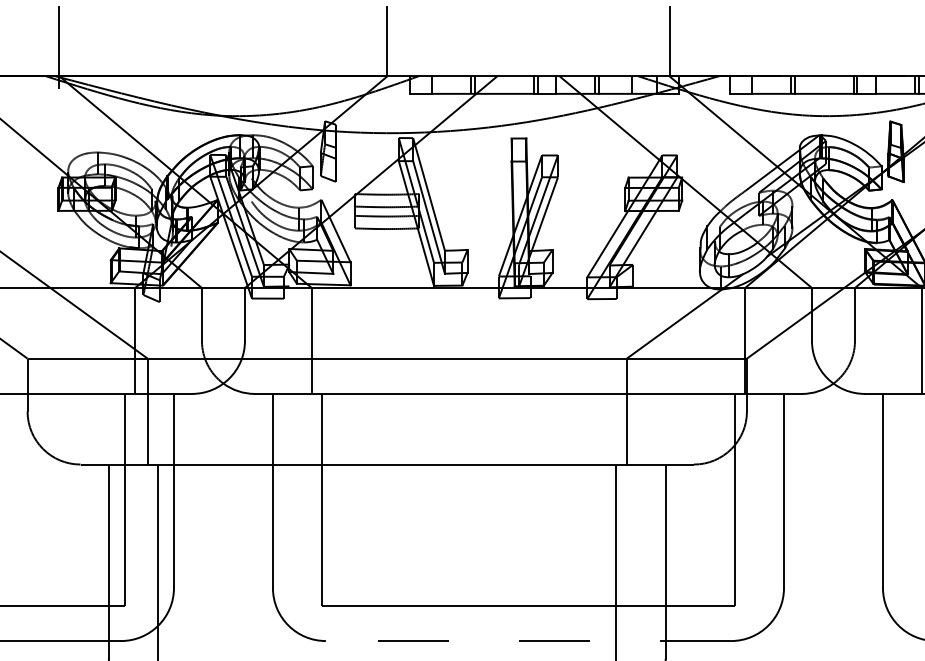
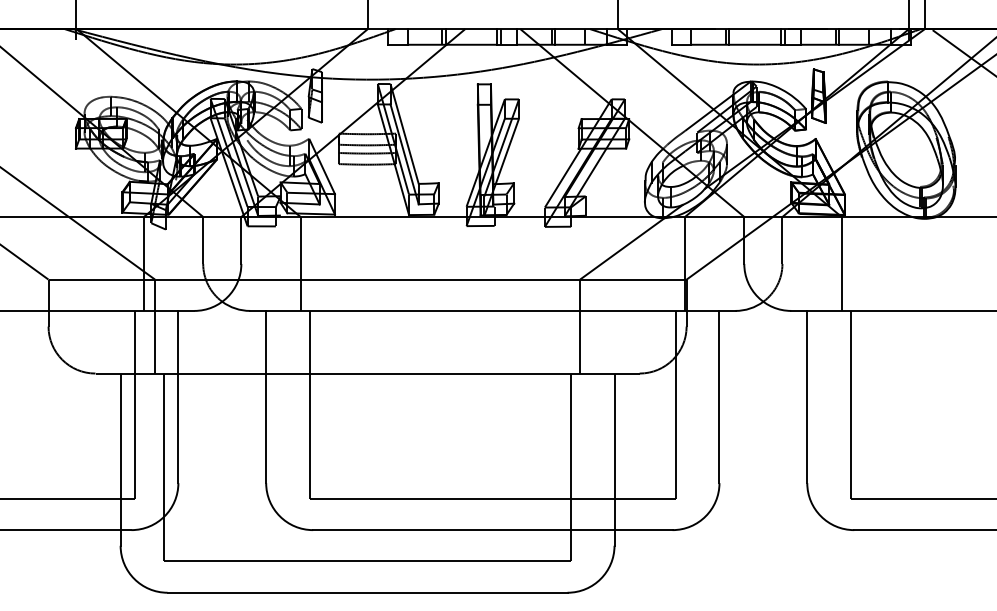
line: (528, 641) -> (492, 530), dashed -> solid

